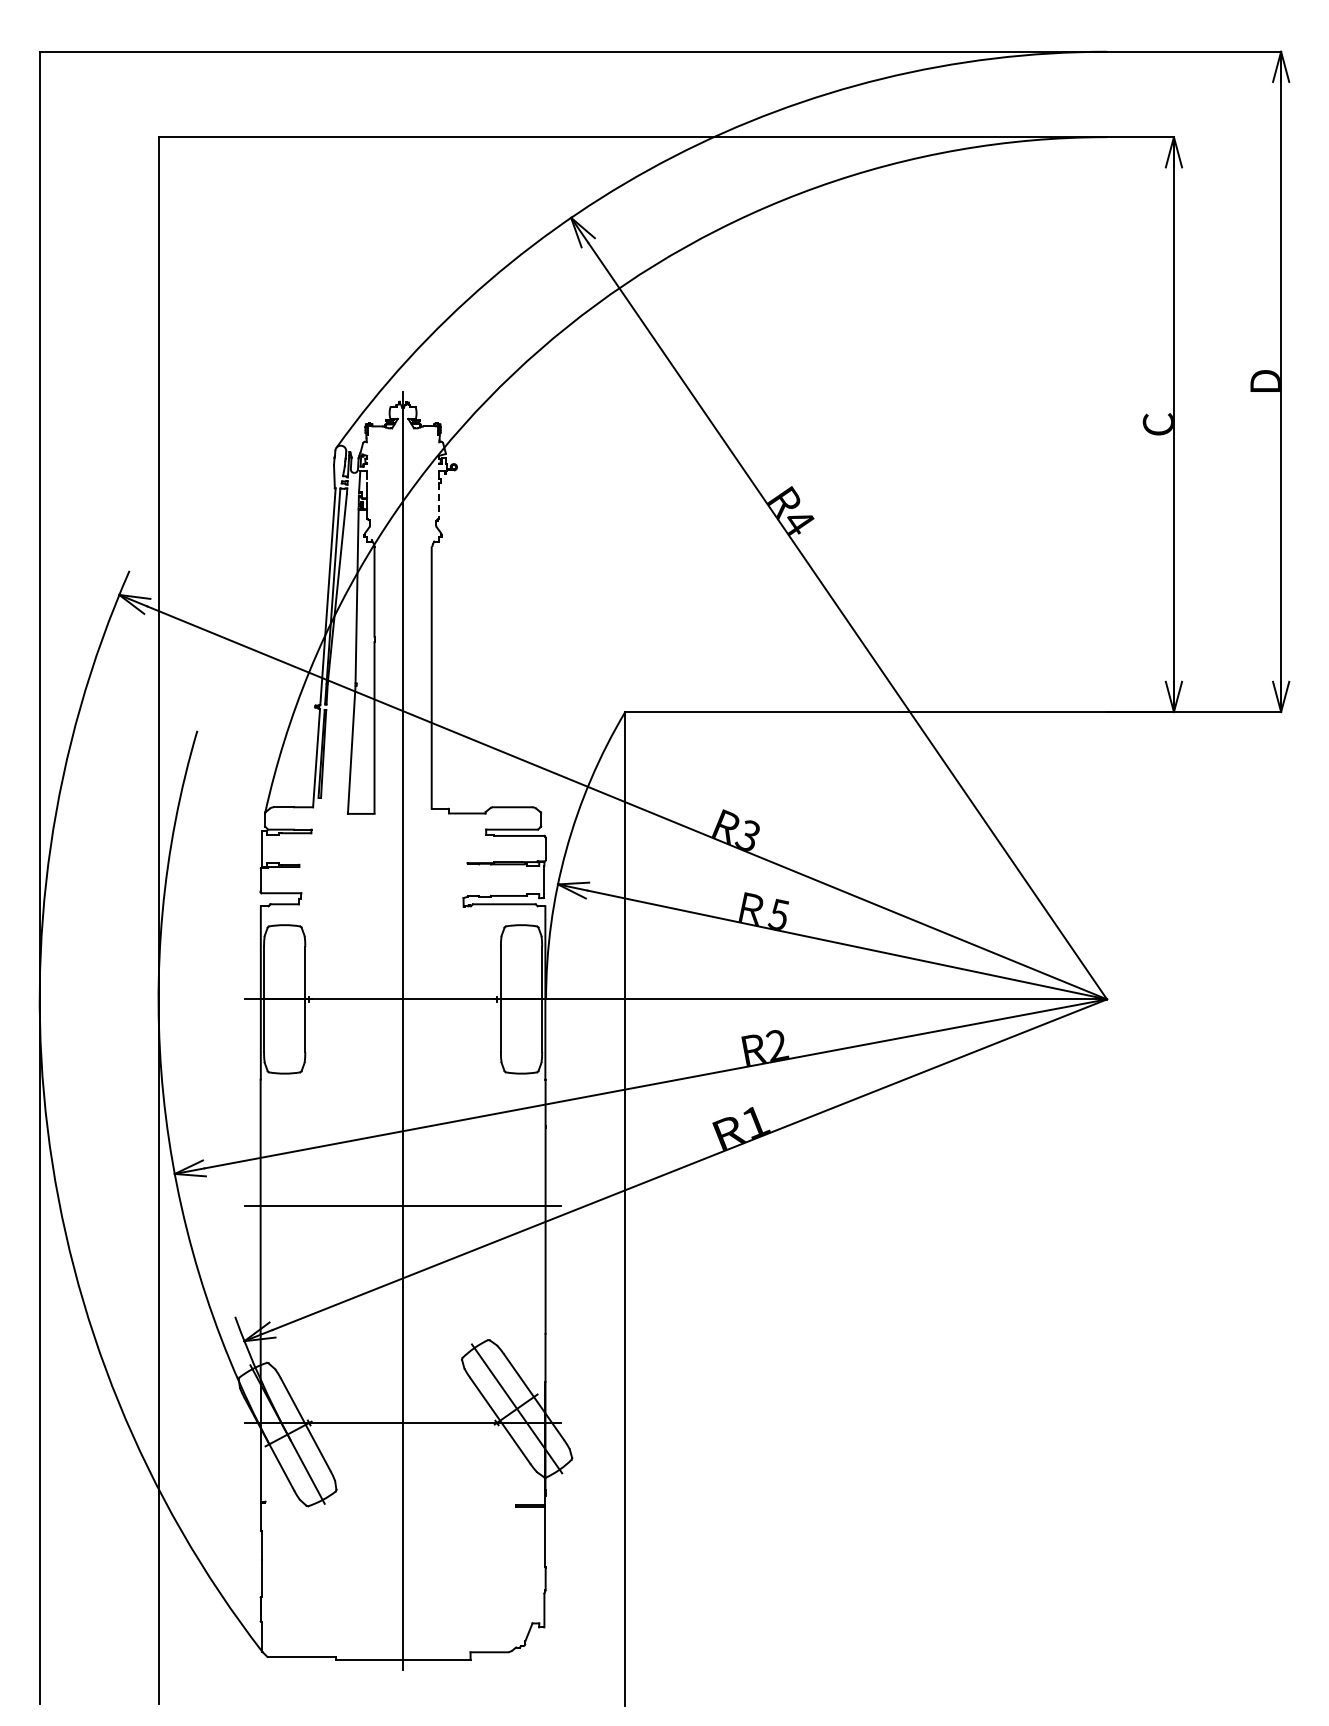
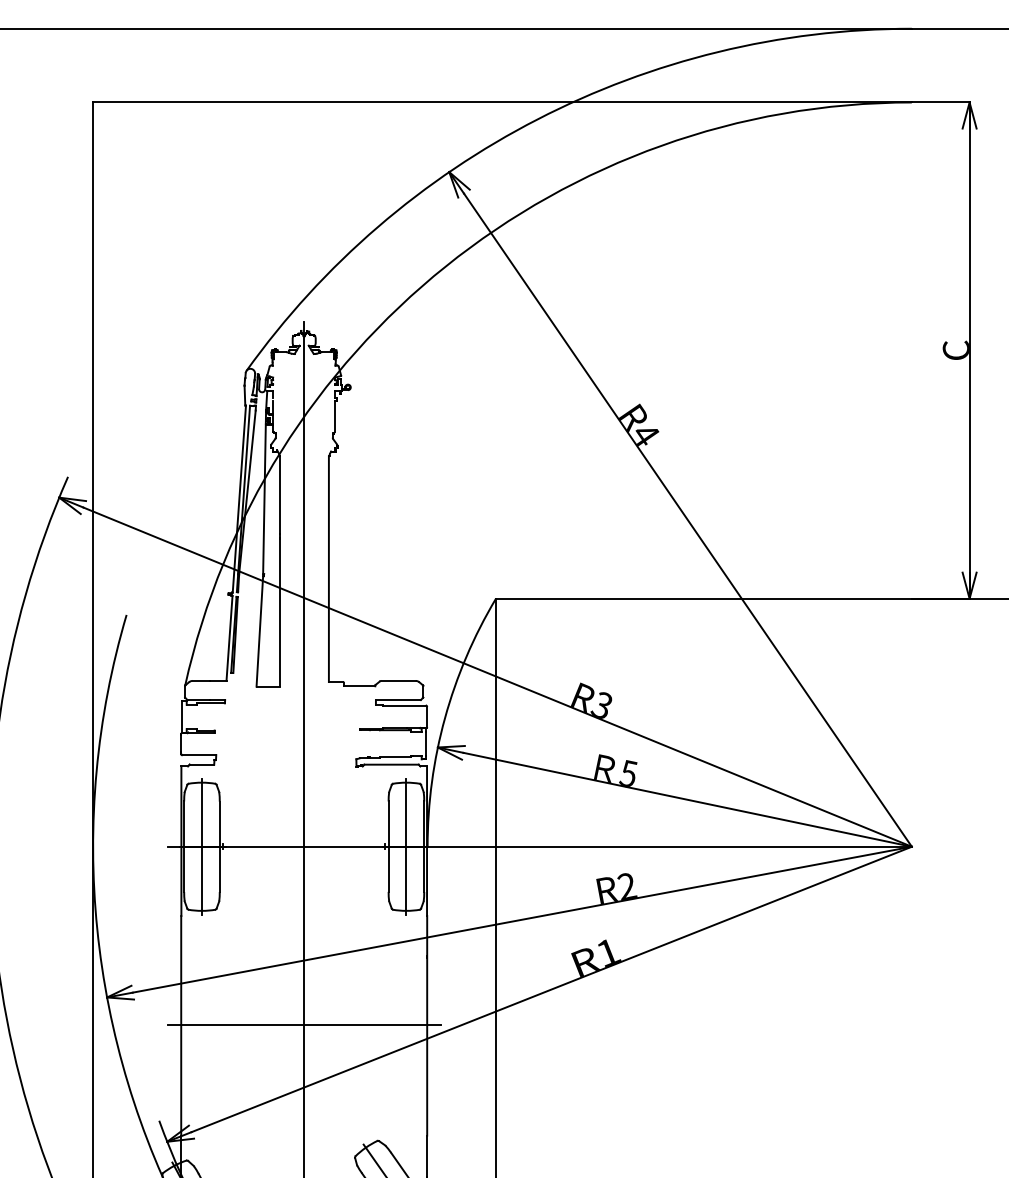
line: (439, 501) -> (335, 416), dashed -> solid
line: (284, 999) -> (201, 846), added
line: (521, 999) -> (406, 846), added

